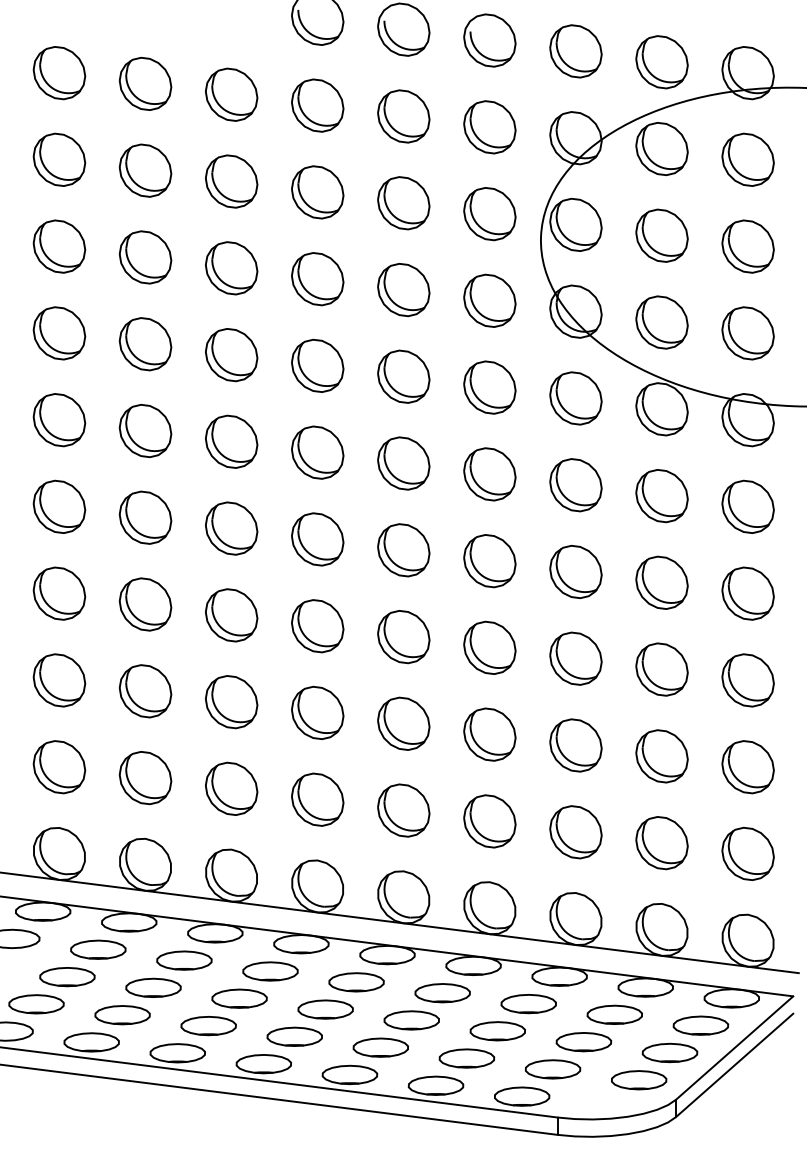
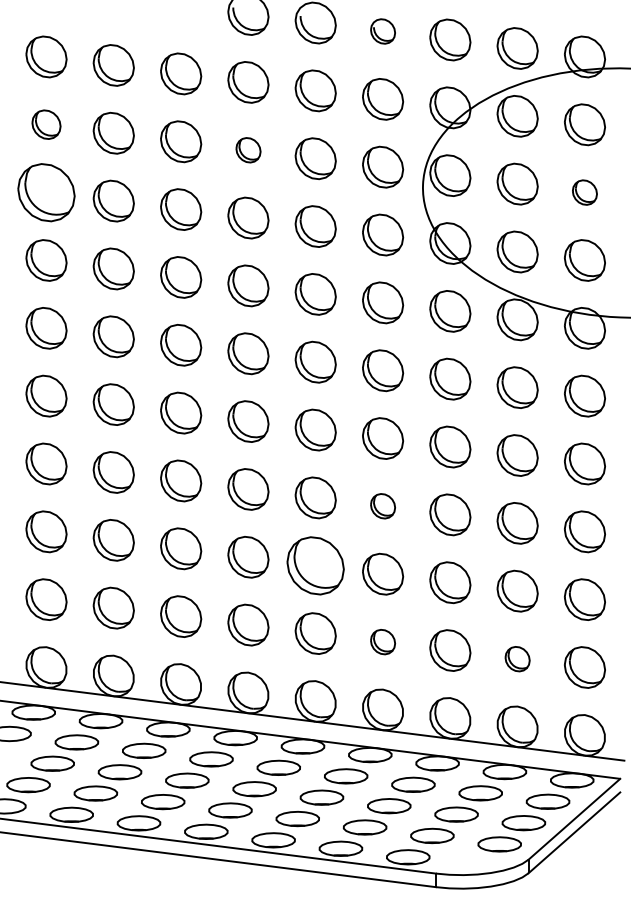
part: (489, 40) -> (382, 31), size x0.6
part: (59, 159) -> (46, 124), size x0.7
part: (317, 192) -> (248, 150), size x0.6
part: (59, 246) -> (46, 192), size x1.4
part: (747, 246) -> (584, 192), size x0.6
part: (489, 647) -> (382, 506), size x0.6
part: (403, 723) -> (315, 565), size x1.4
part: (489, 821) -> (382, 642), size x0.6
part: (661, 843) -> (517, 659), size x0.6

